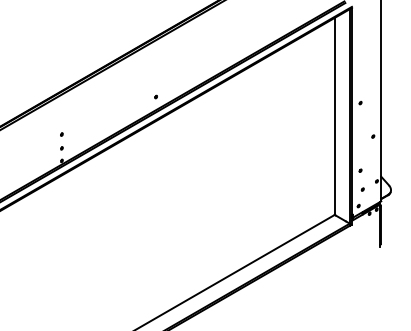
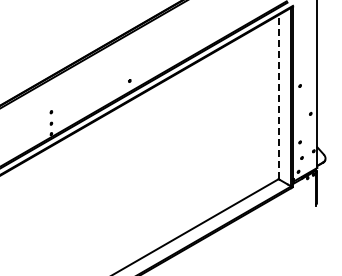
line: (334, 115) -> (278, 96), solid -> dashed

